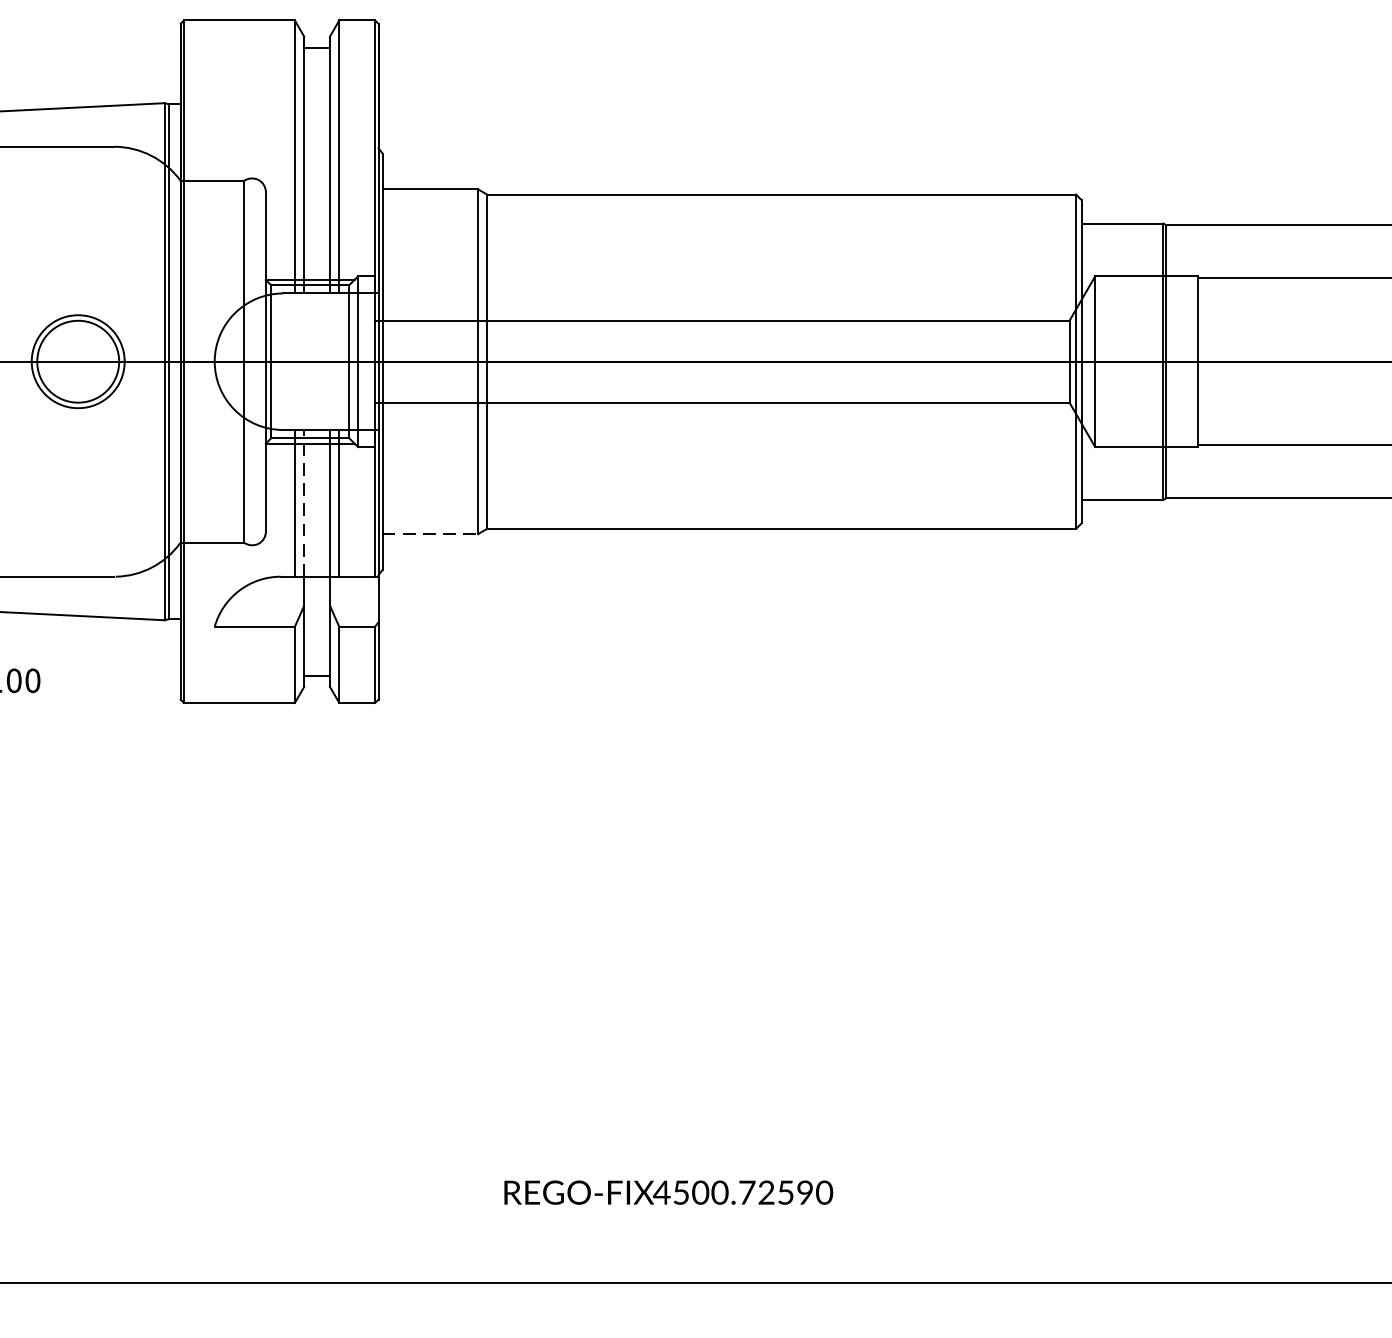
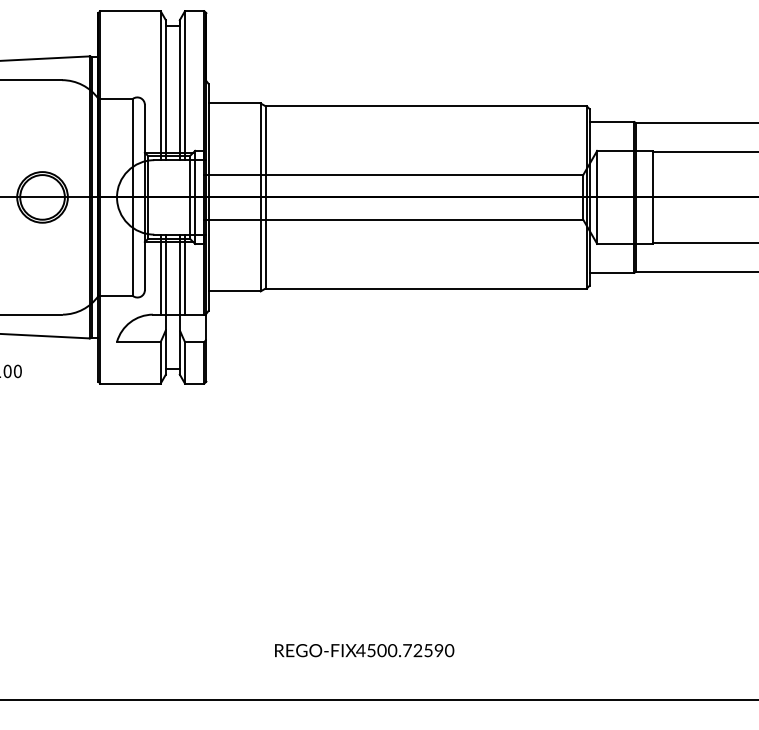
line: (303, 503) -> (165, 274), dashed -> solid
line: (431, 534) -> (235, 291), dashed -> solid

